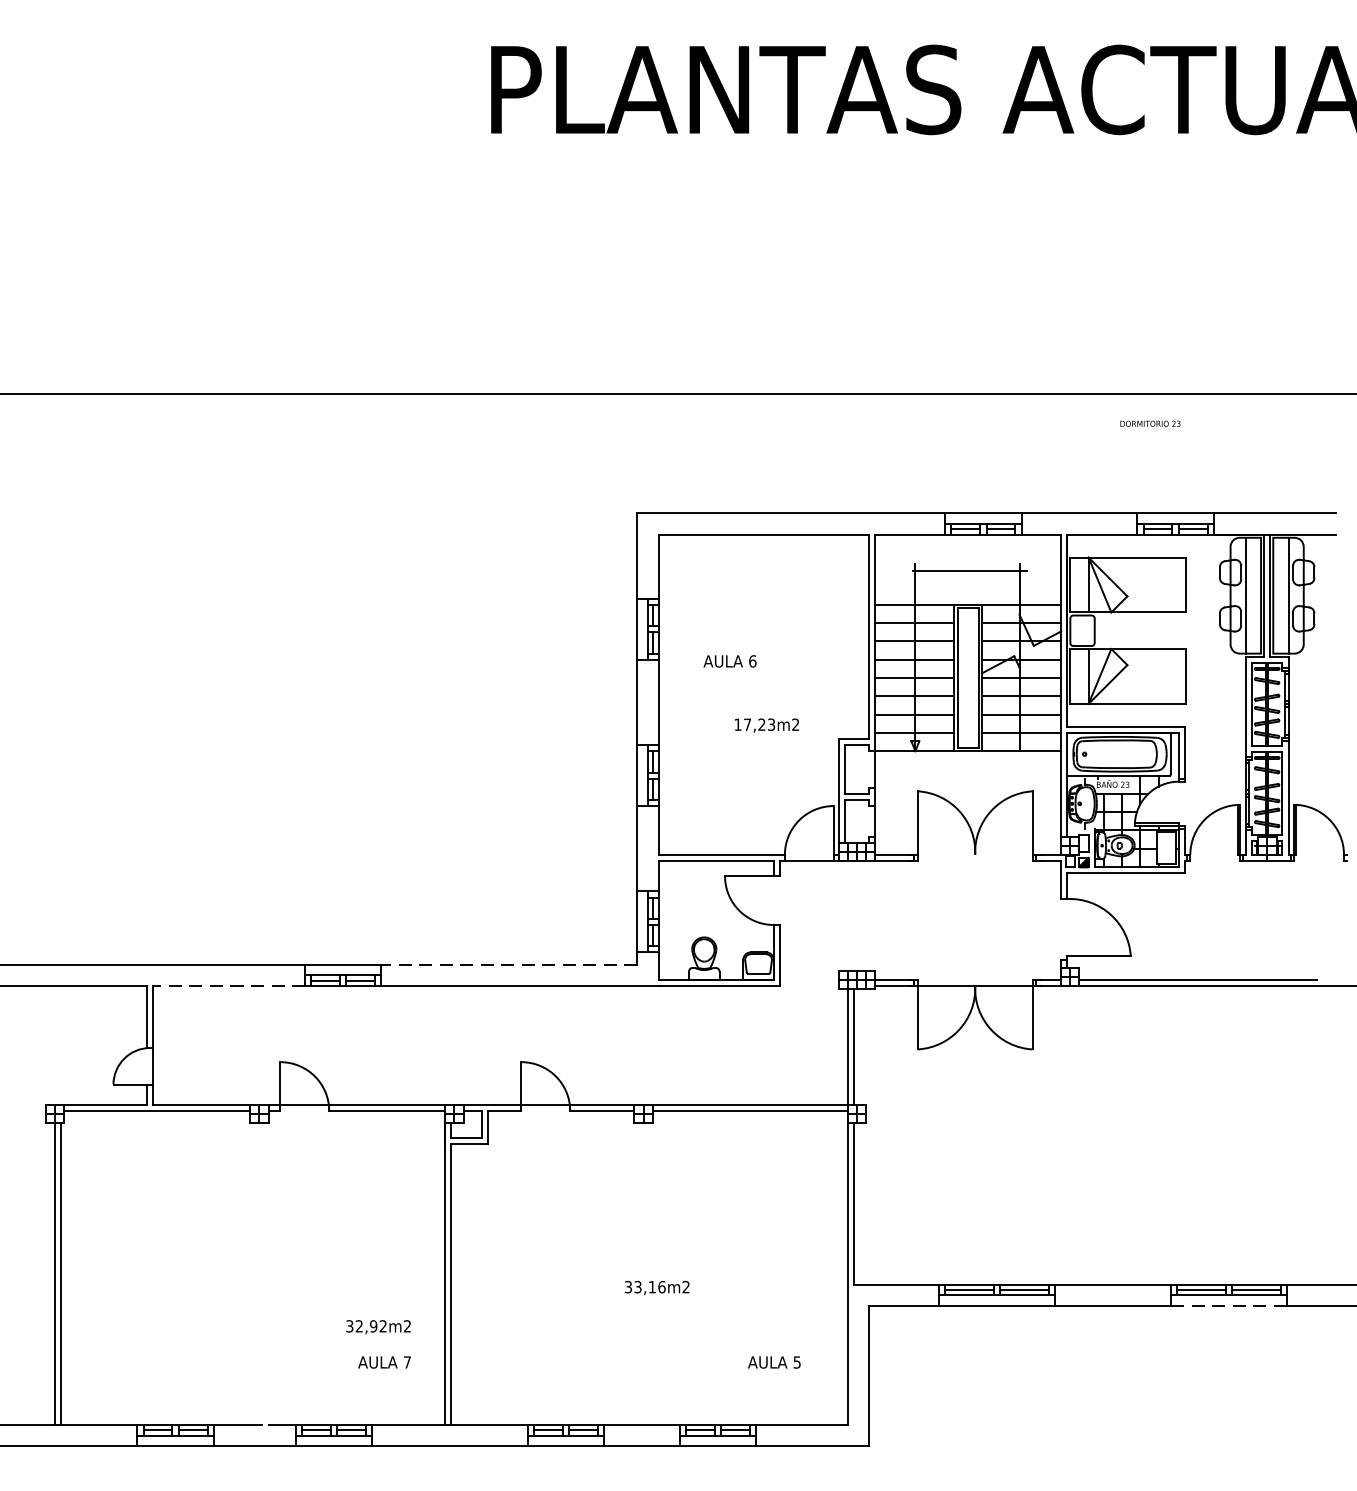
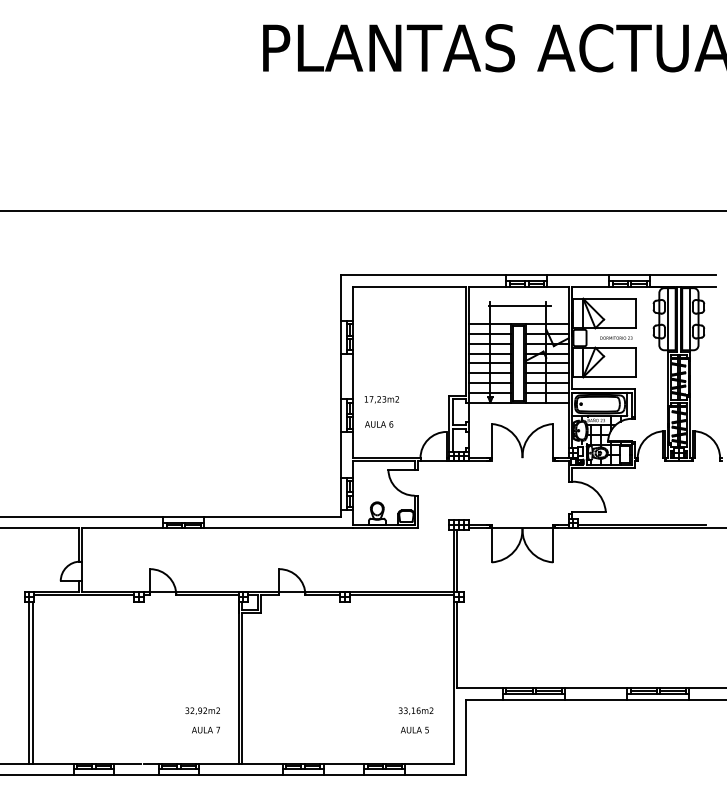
text: (1150, 422) -> (616, 337), moved
text: (730, 661) -> (379, 424), moved
text: (766, 724) -> (381, 399), moved
line: (508, 963) -> (272, 516), dashed -> solid
line: (228, 986) -> (122, 528), dashed -> solid
text: (656, 1286) -> (415, 710), moved
line: (1227, 1305) -> (657, 699), dashed -> solid

